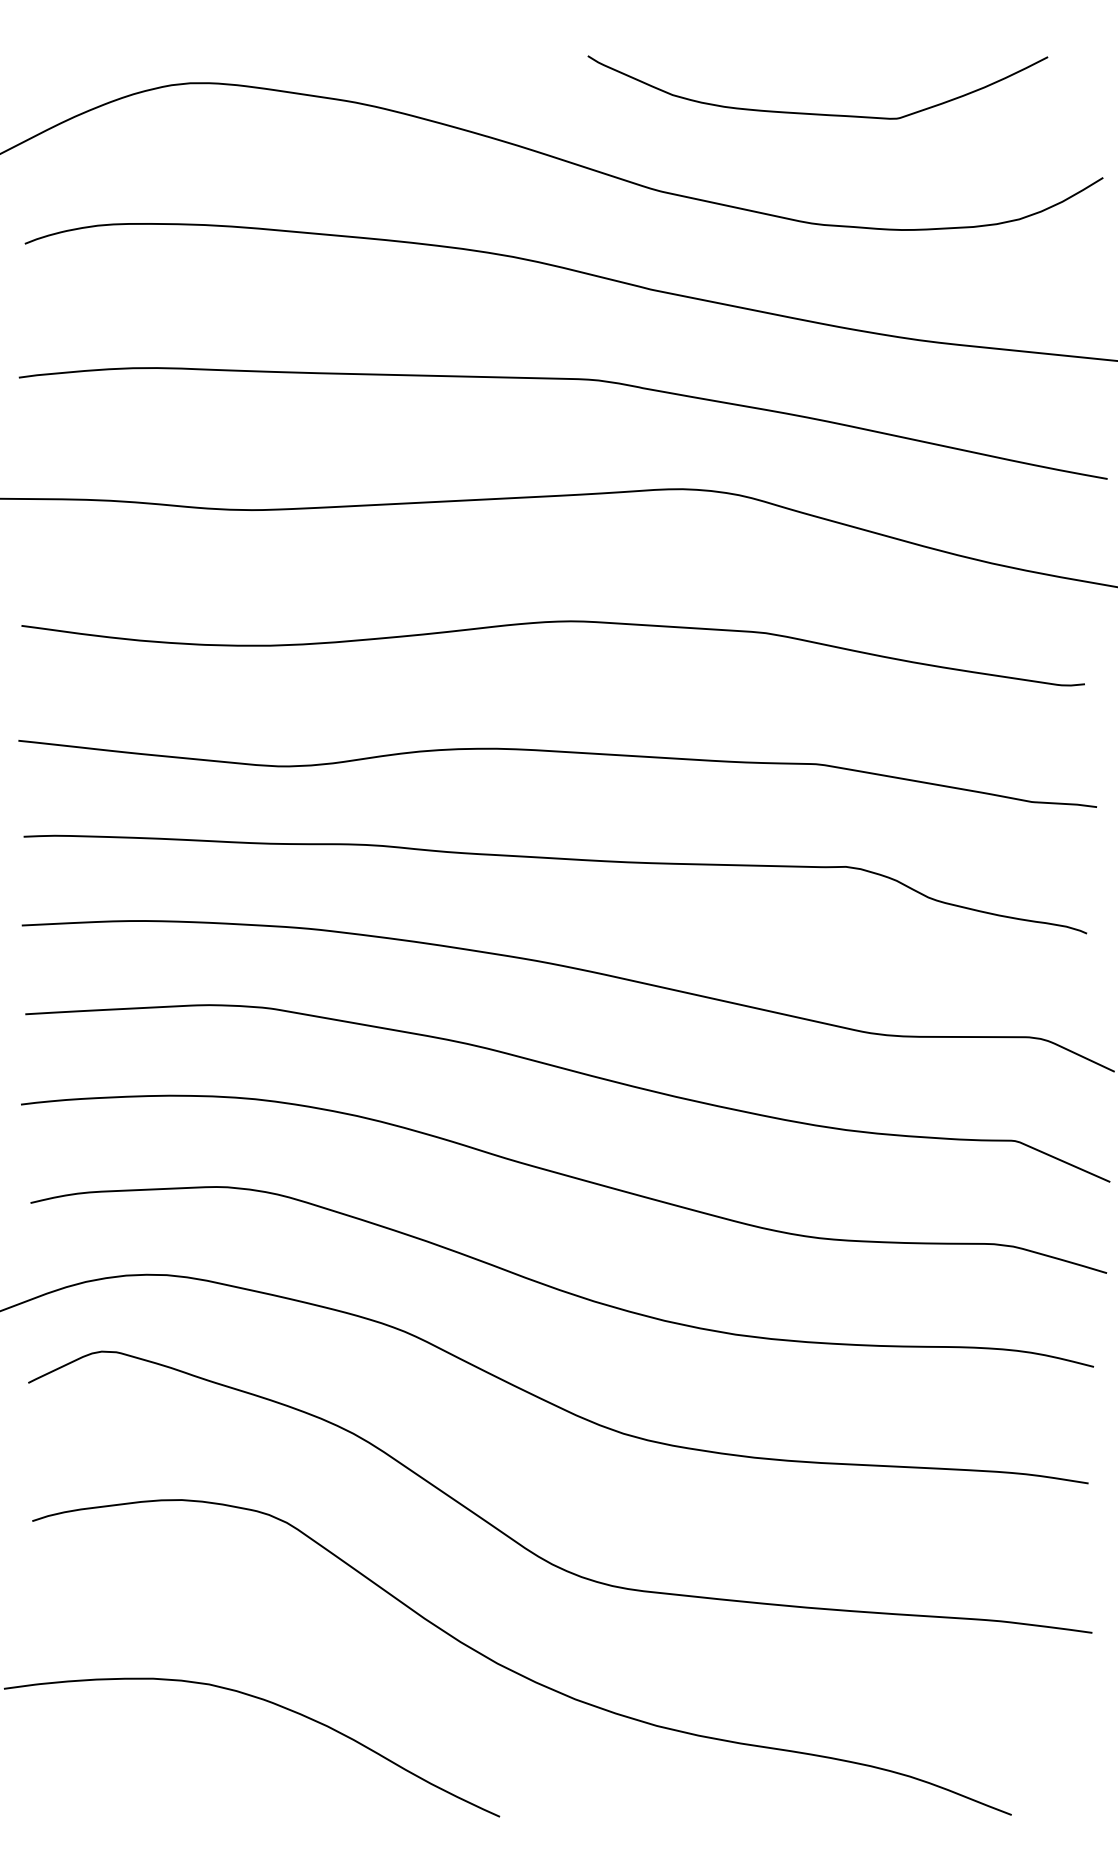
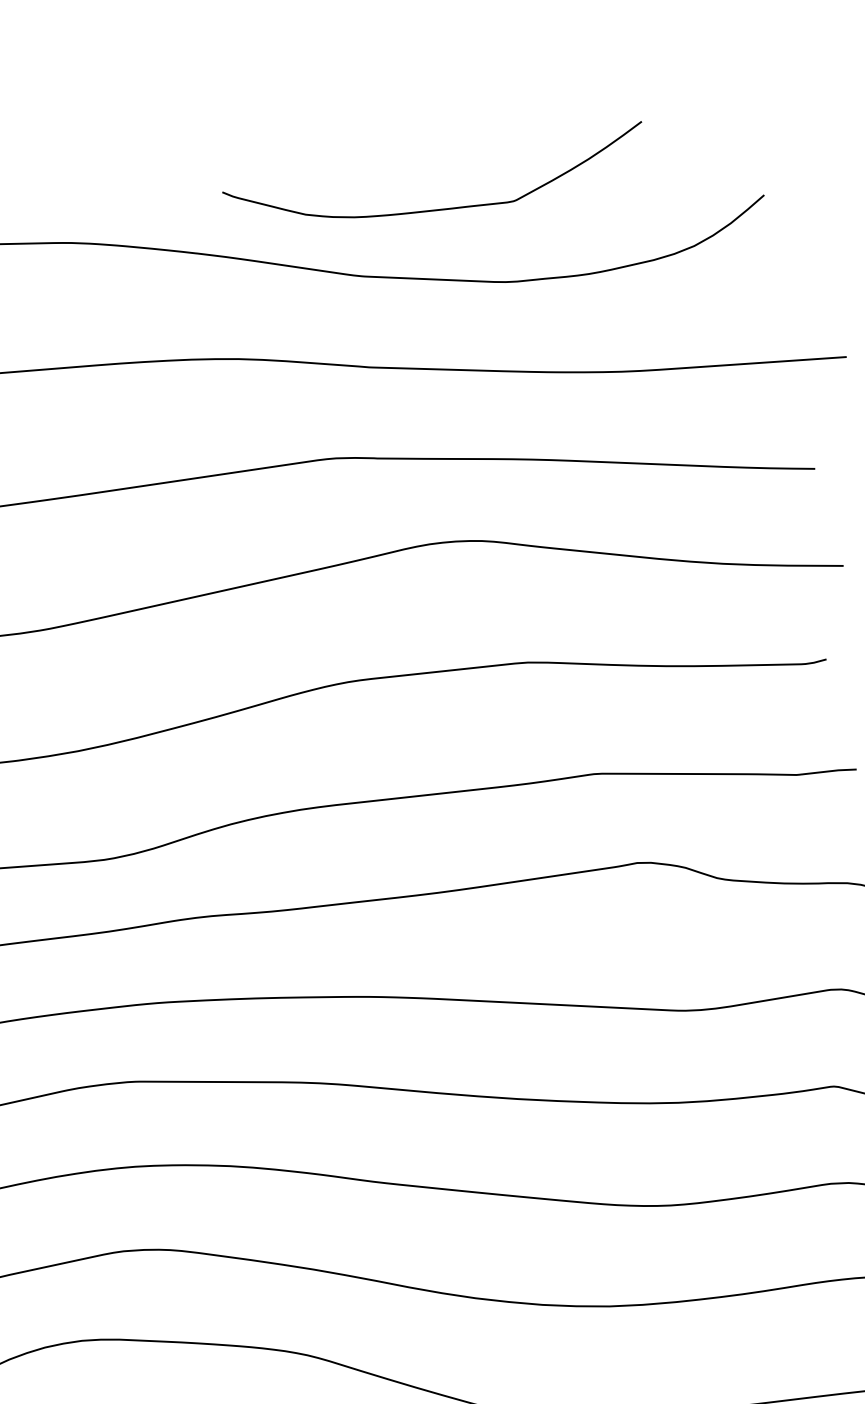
curve: (817, 113) -> (440, 208), moved

